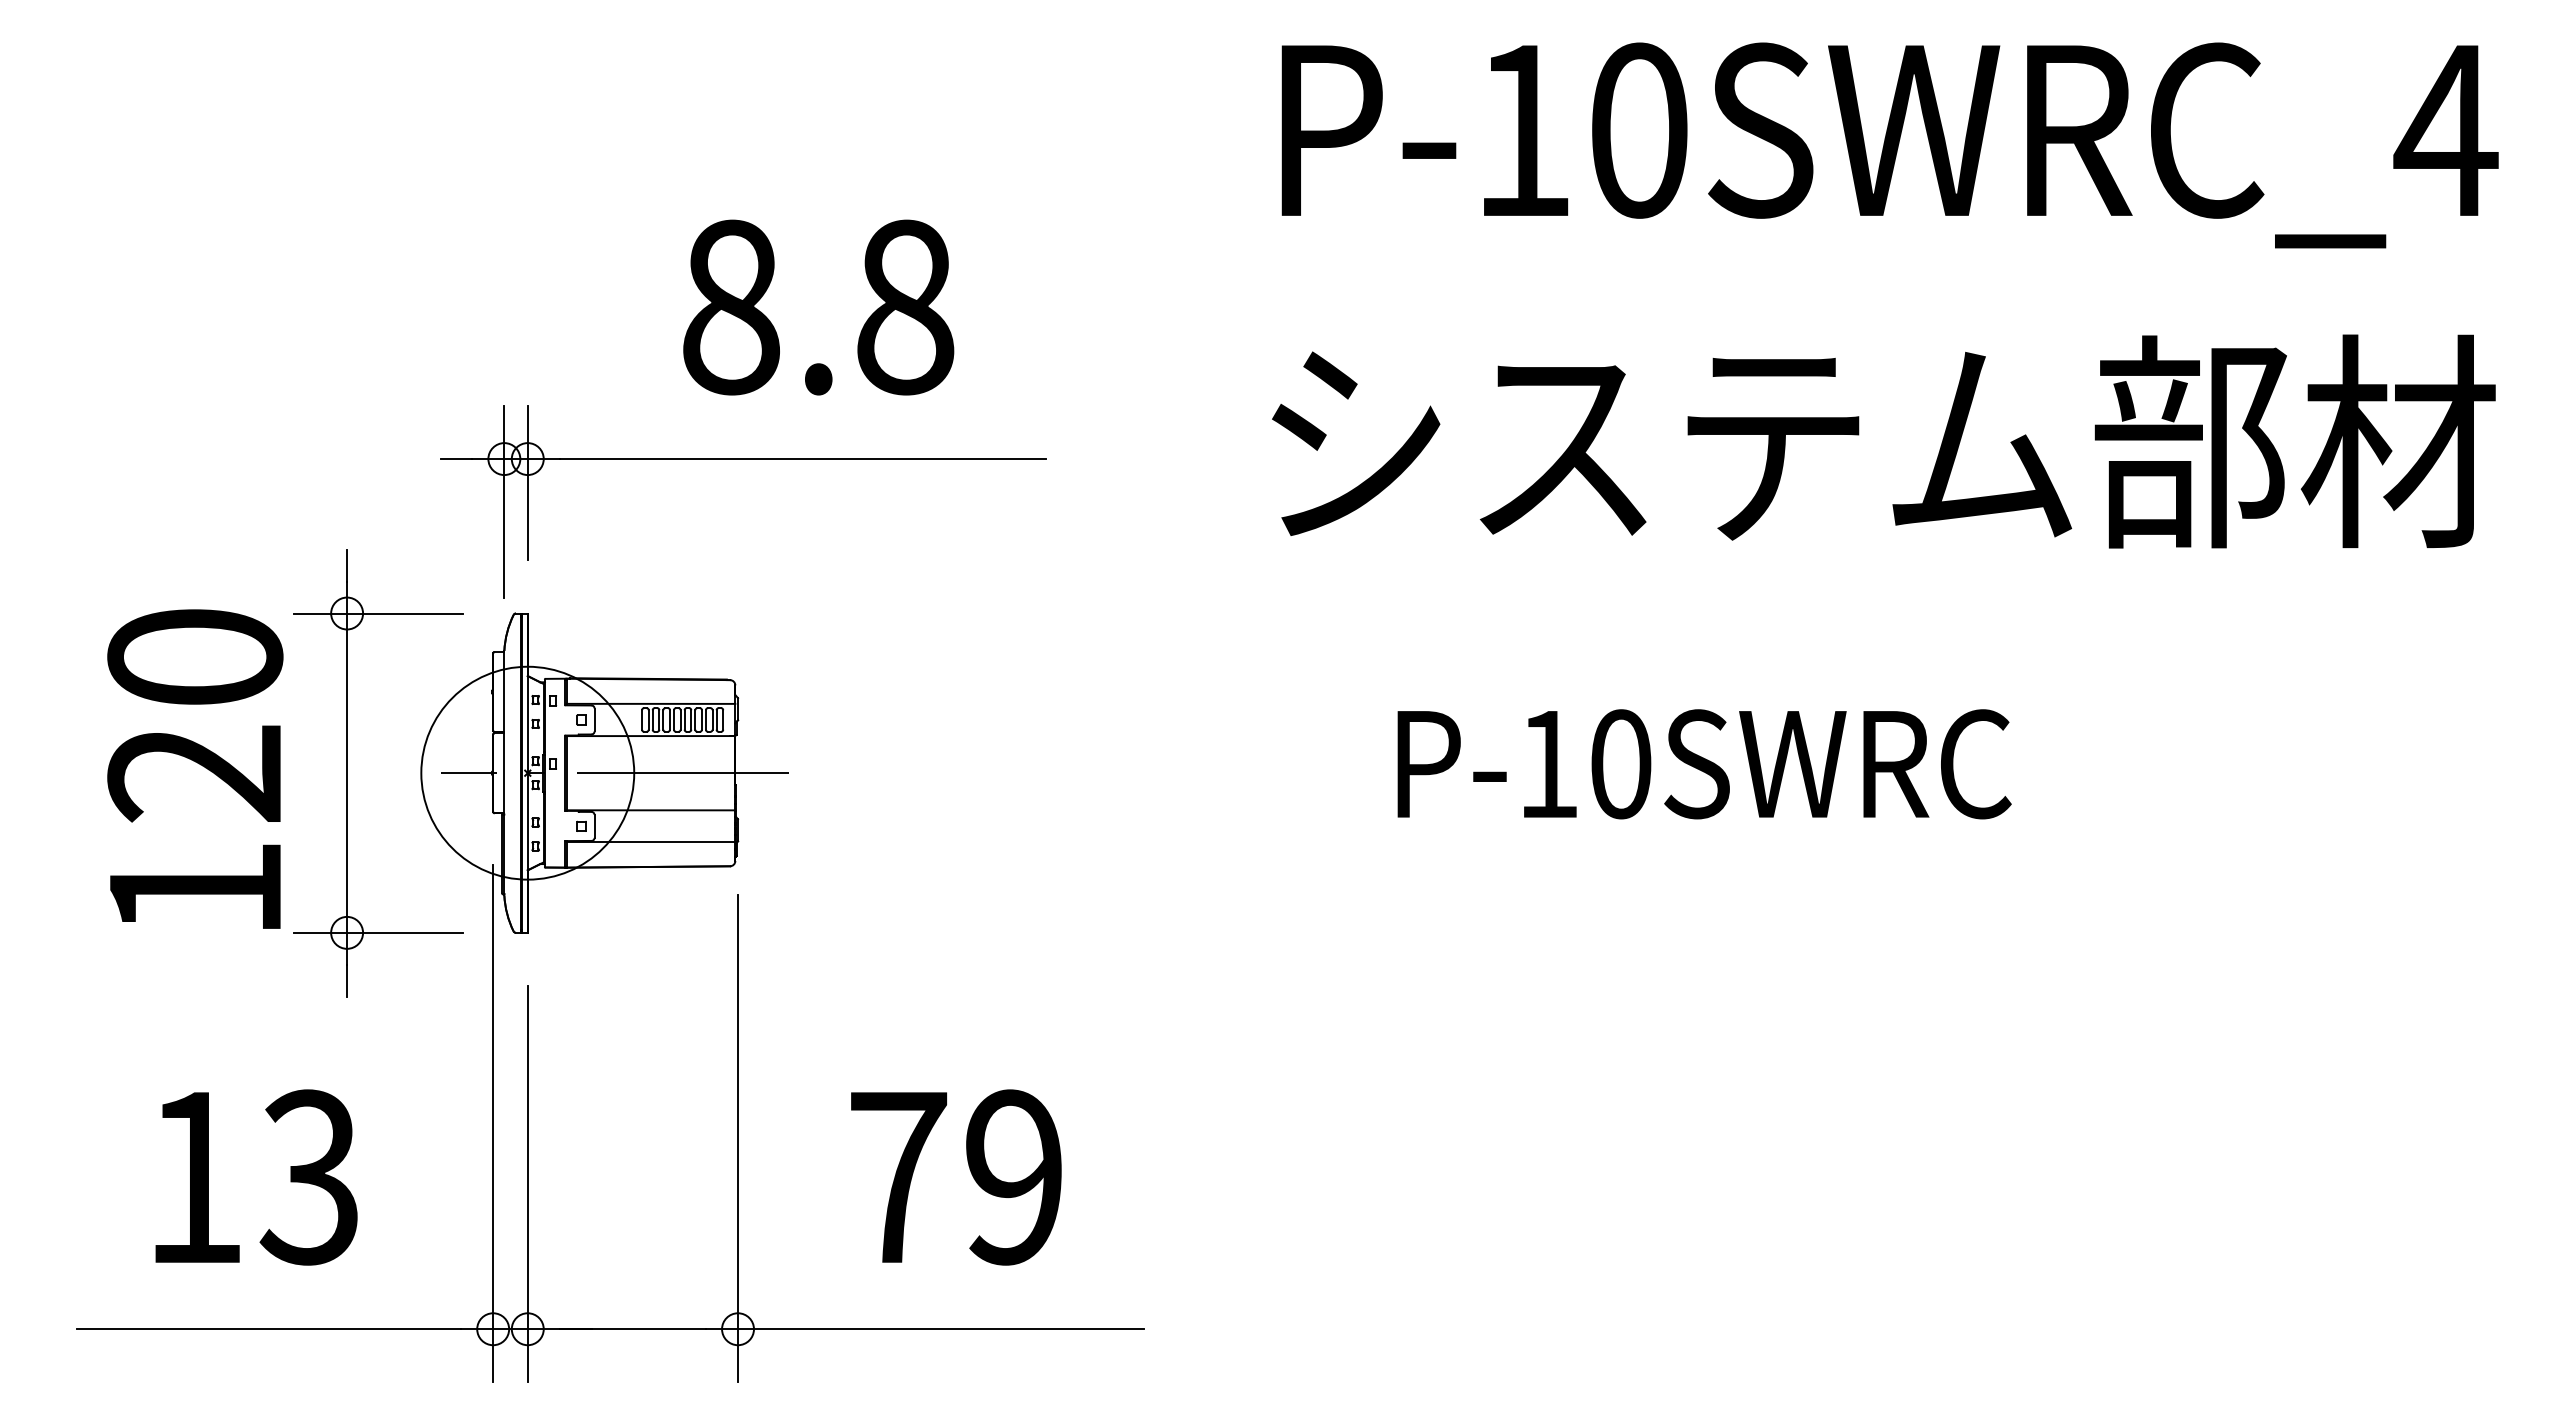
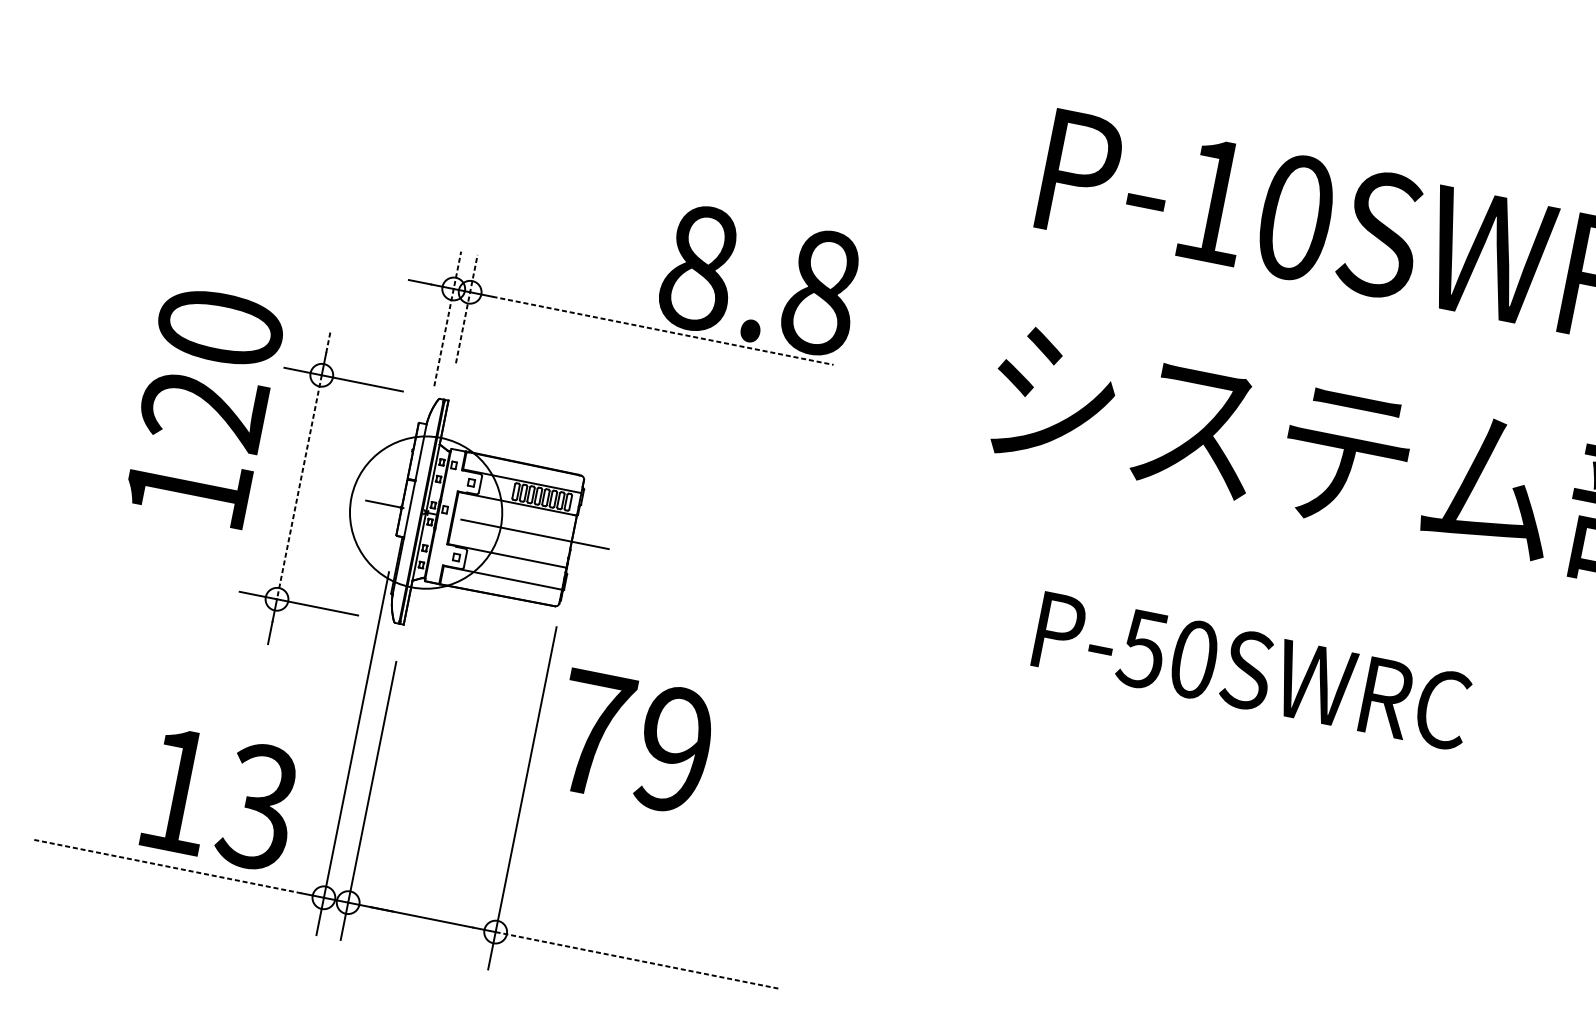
text: (818, 307) -> (760, 280), moved
line: (803, 459) -> (663, 331), solid -> dashed
line: (527, 482) -> (466, 308), solid -> dashed
line: (504, 501) -> (447, 318), solid -> dashed
line: (347, 565) -> (328, 341), solid -> dashed
text: (1547, 765) -> (1142, 650), P-10SWRC -> P-50SWRC
text: (195, 768) -> (205, 405), moved
line: (347, 773) -> (299, 487), solid -> dashed
text: (256, 1177) -> (221, 799), moved
text: (956, 1177) -> (633, 741), moved
line: (269, 1329) -> (166, 866), solid -> dashed
line: (940, 1329) -> (637, 960), solid -> dashed

